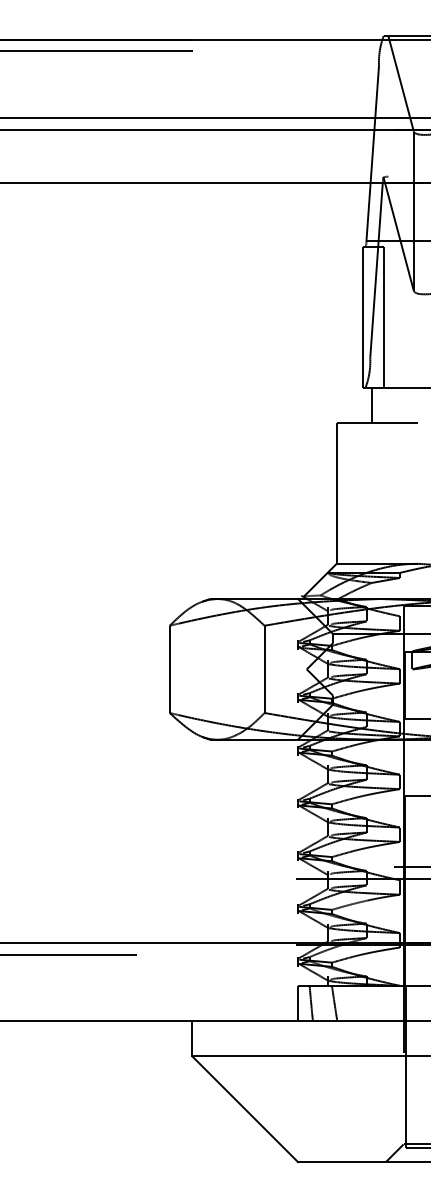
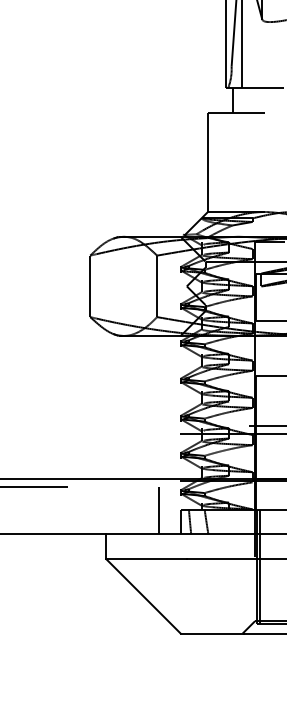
line: (267, 987) -> (159, 510), added
line: (410, 1066) -> (259, 566), added

